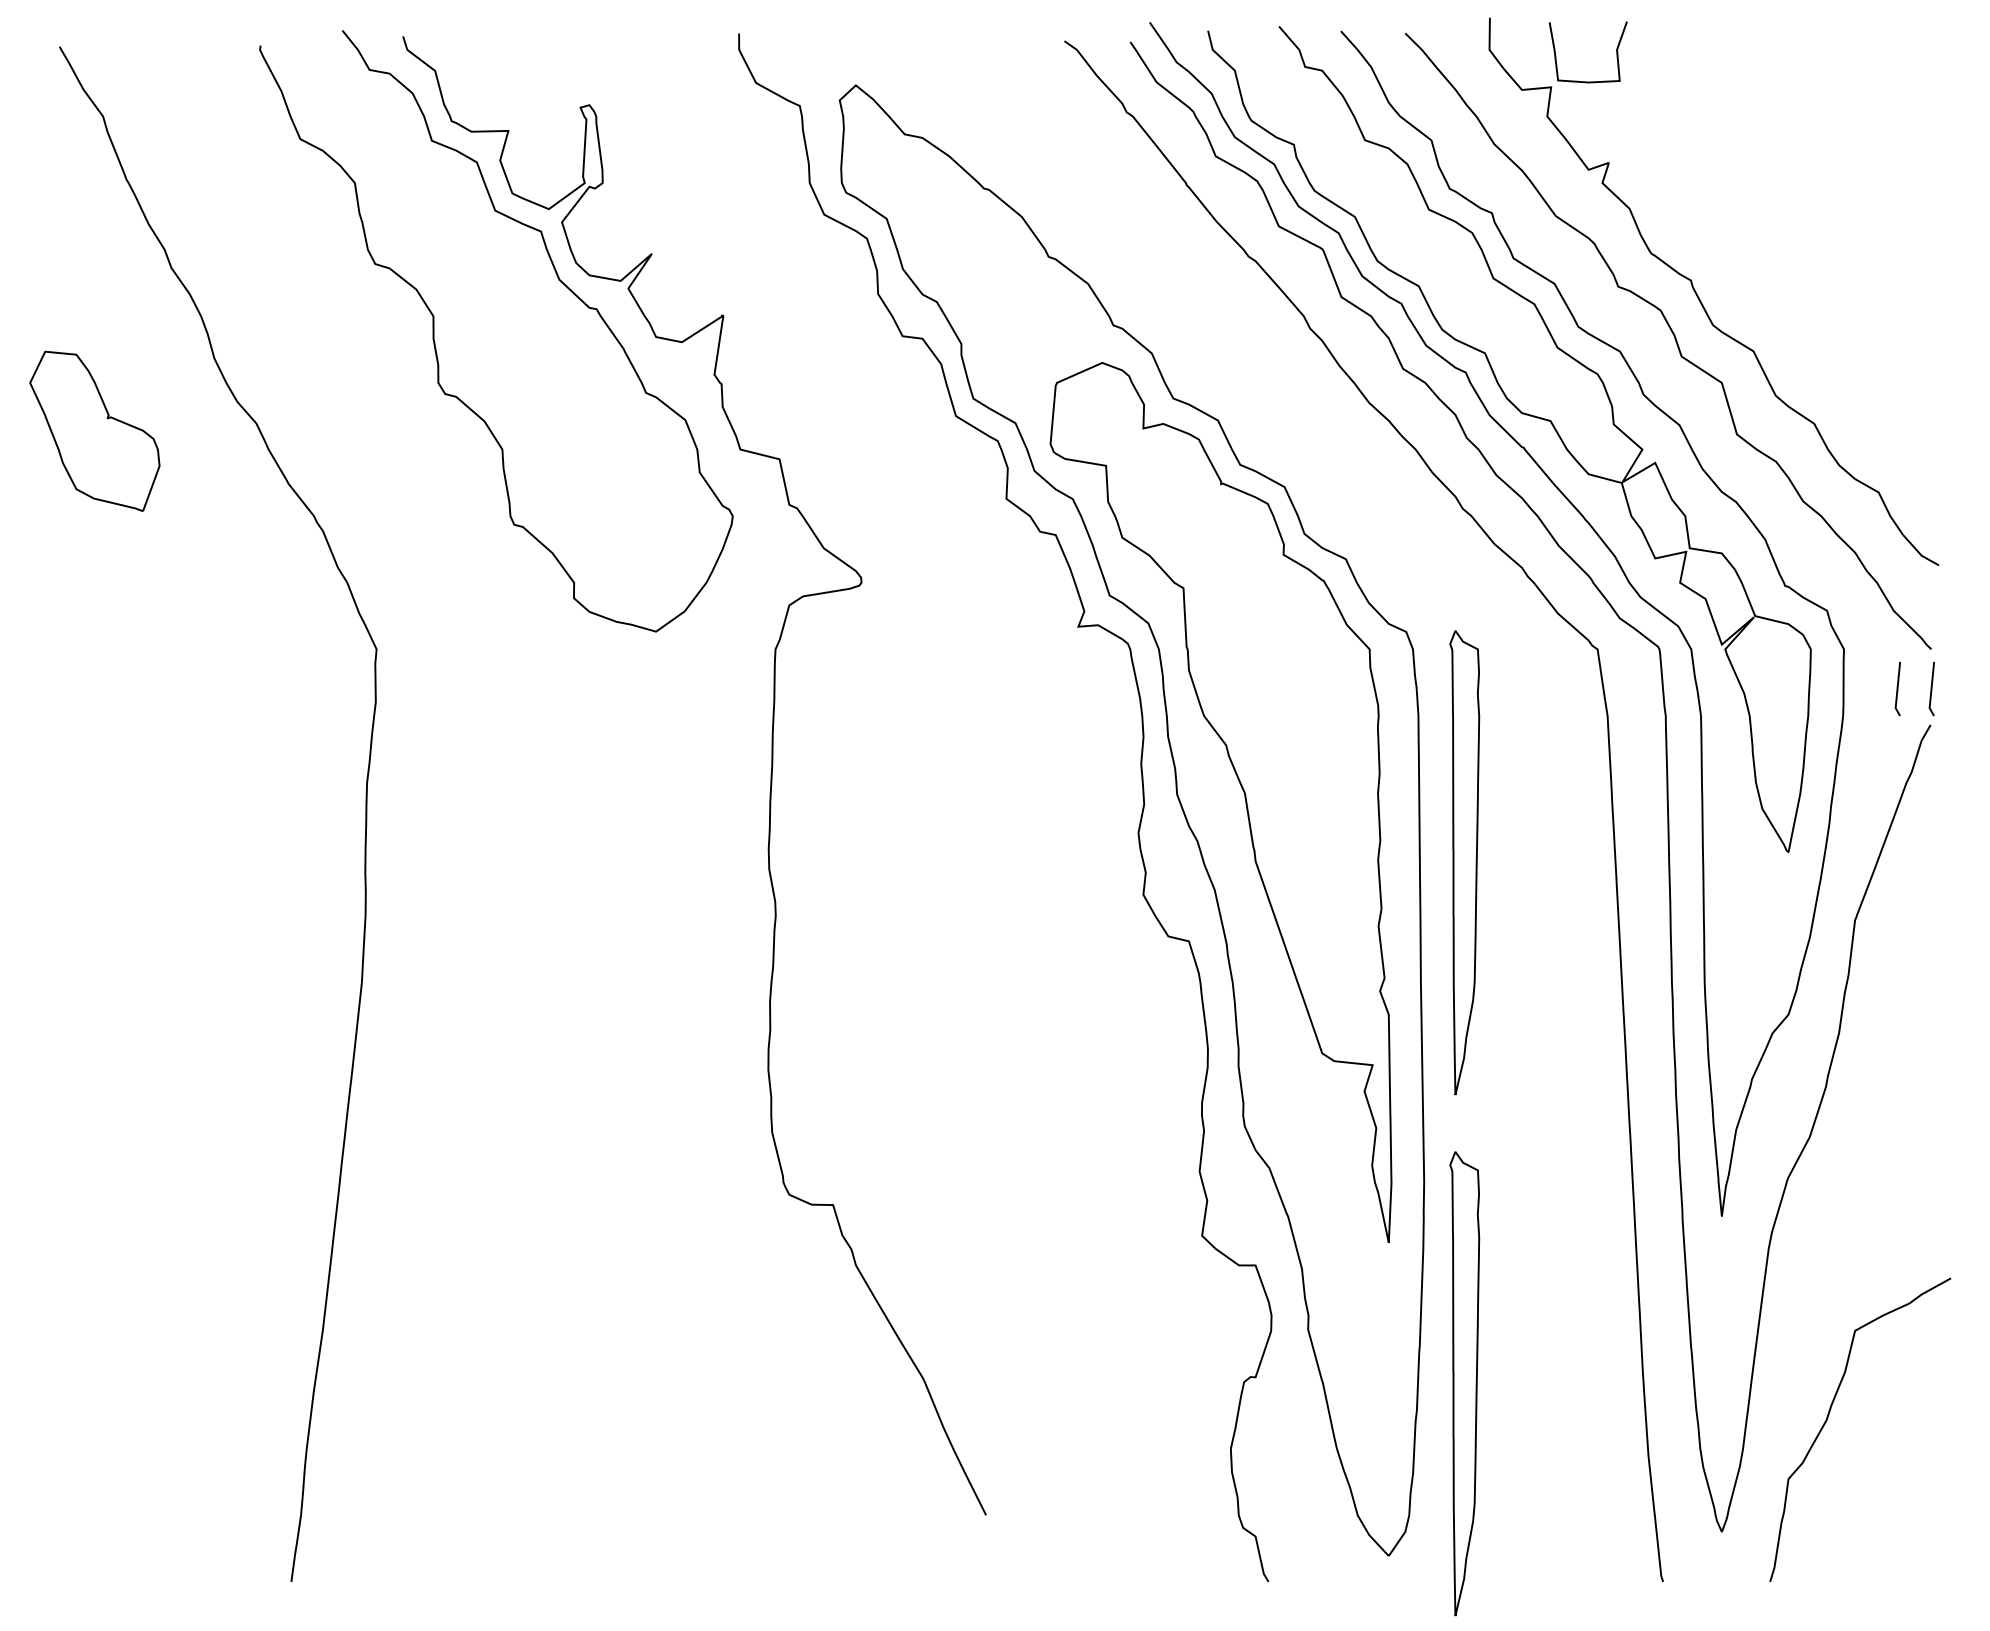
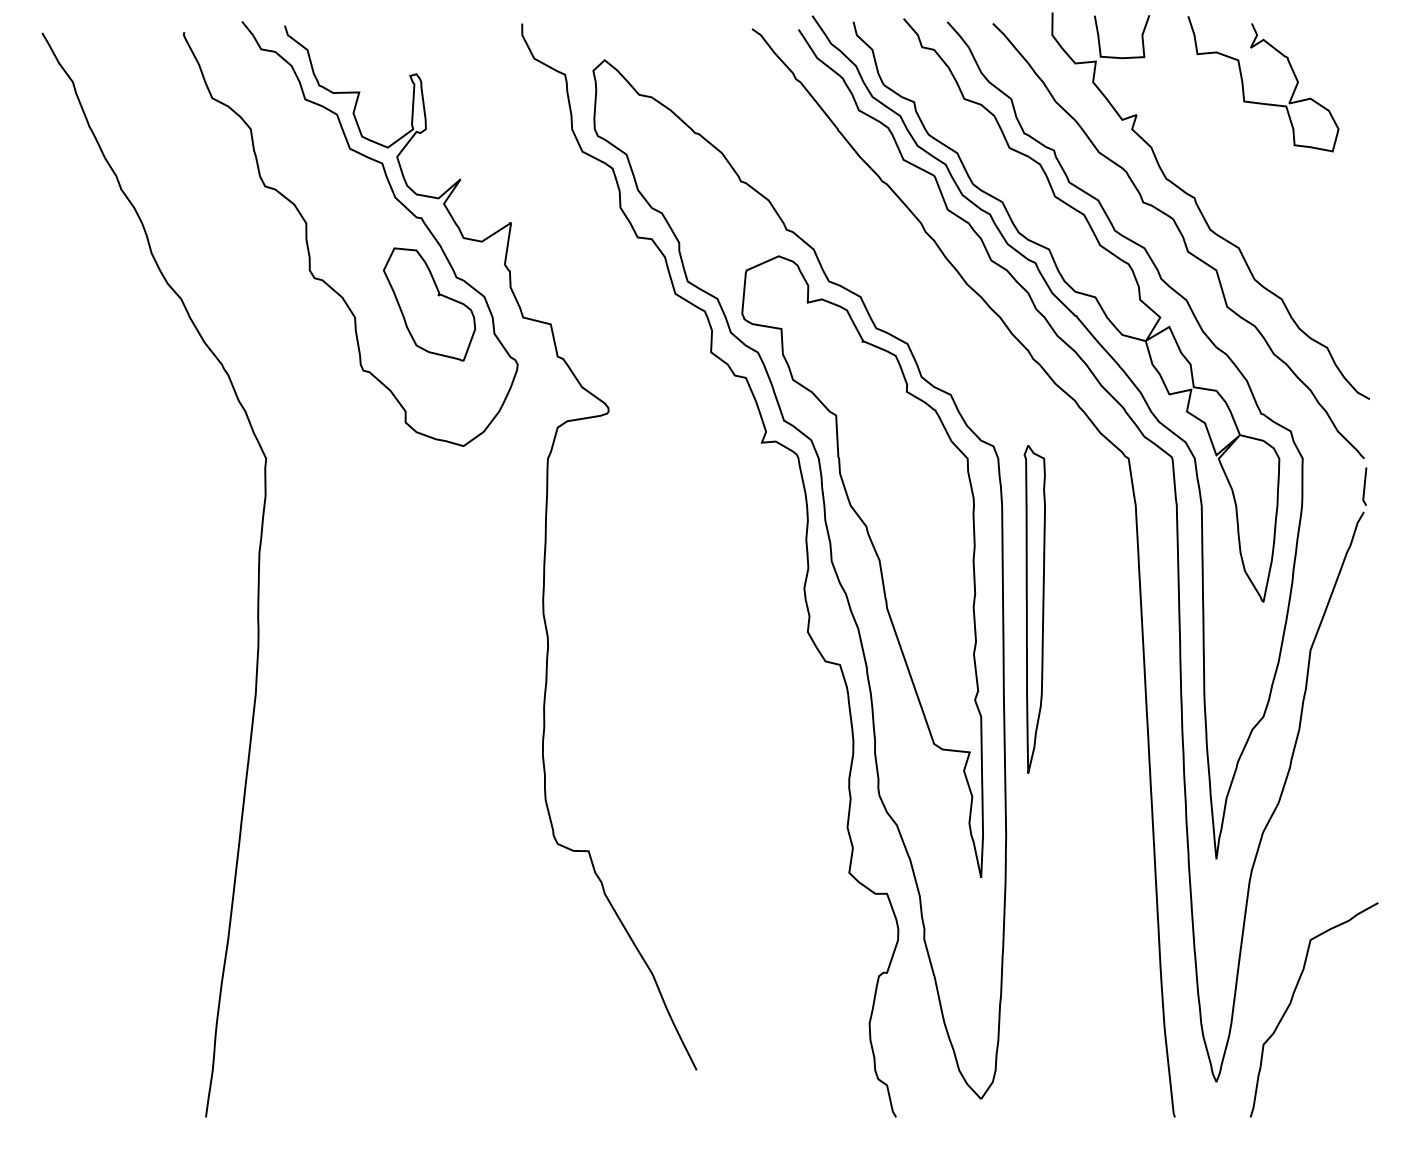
curve: (1785, 145) -> (1261, 102), added
part: (94, 430) -> (429, 304), moved
line: (1897, 688) -> (1340, 486), removed
part: (1464, 1383) -> (1034, 977), removed

